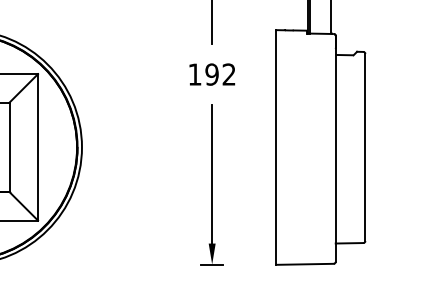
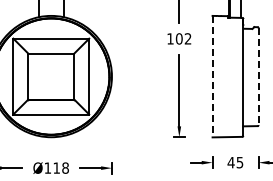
text: (210, 73) -> (178, 38), 192 -> 102
line: (276, 147) -> (212, 76), solid -> dashed
line: (365, 149) -> (258, 77), solid -> dashed

